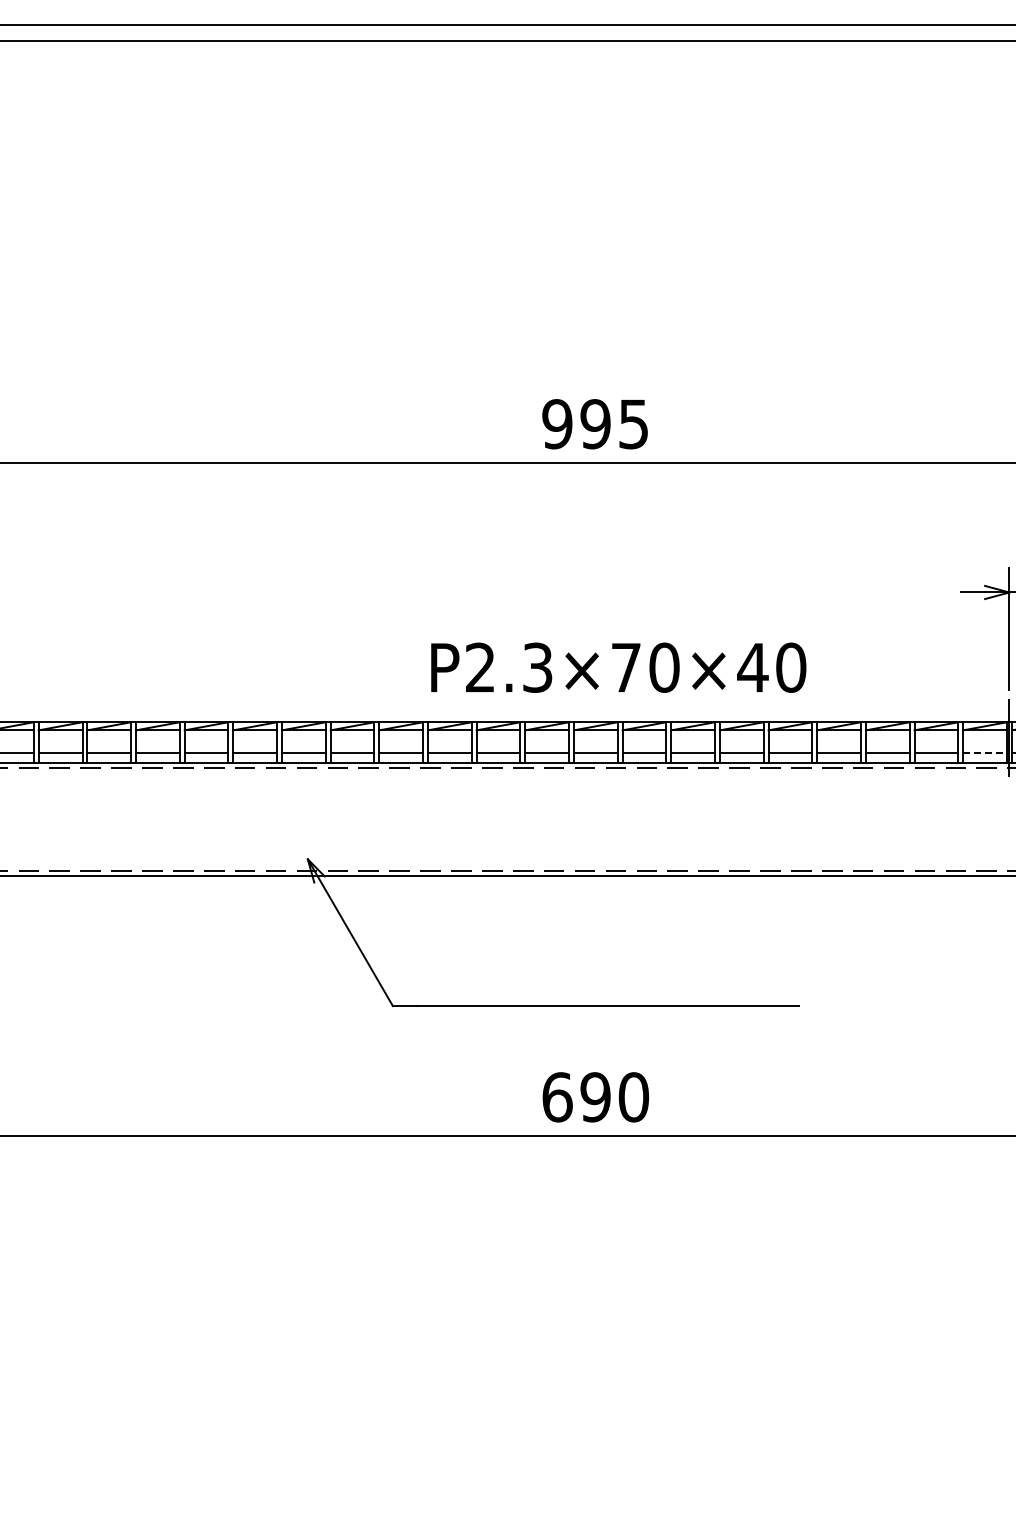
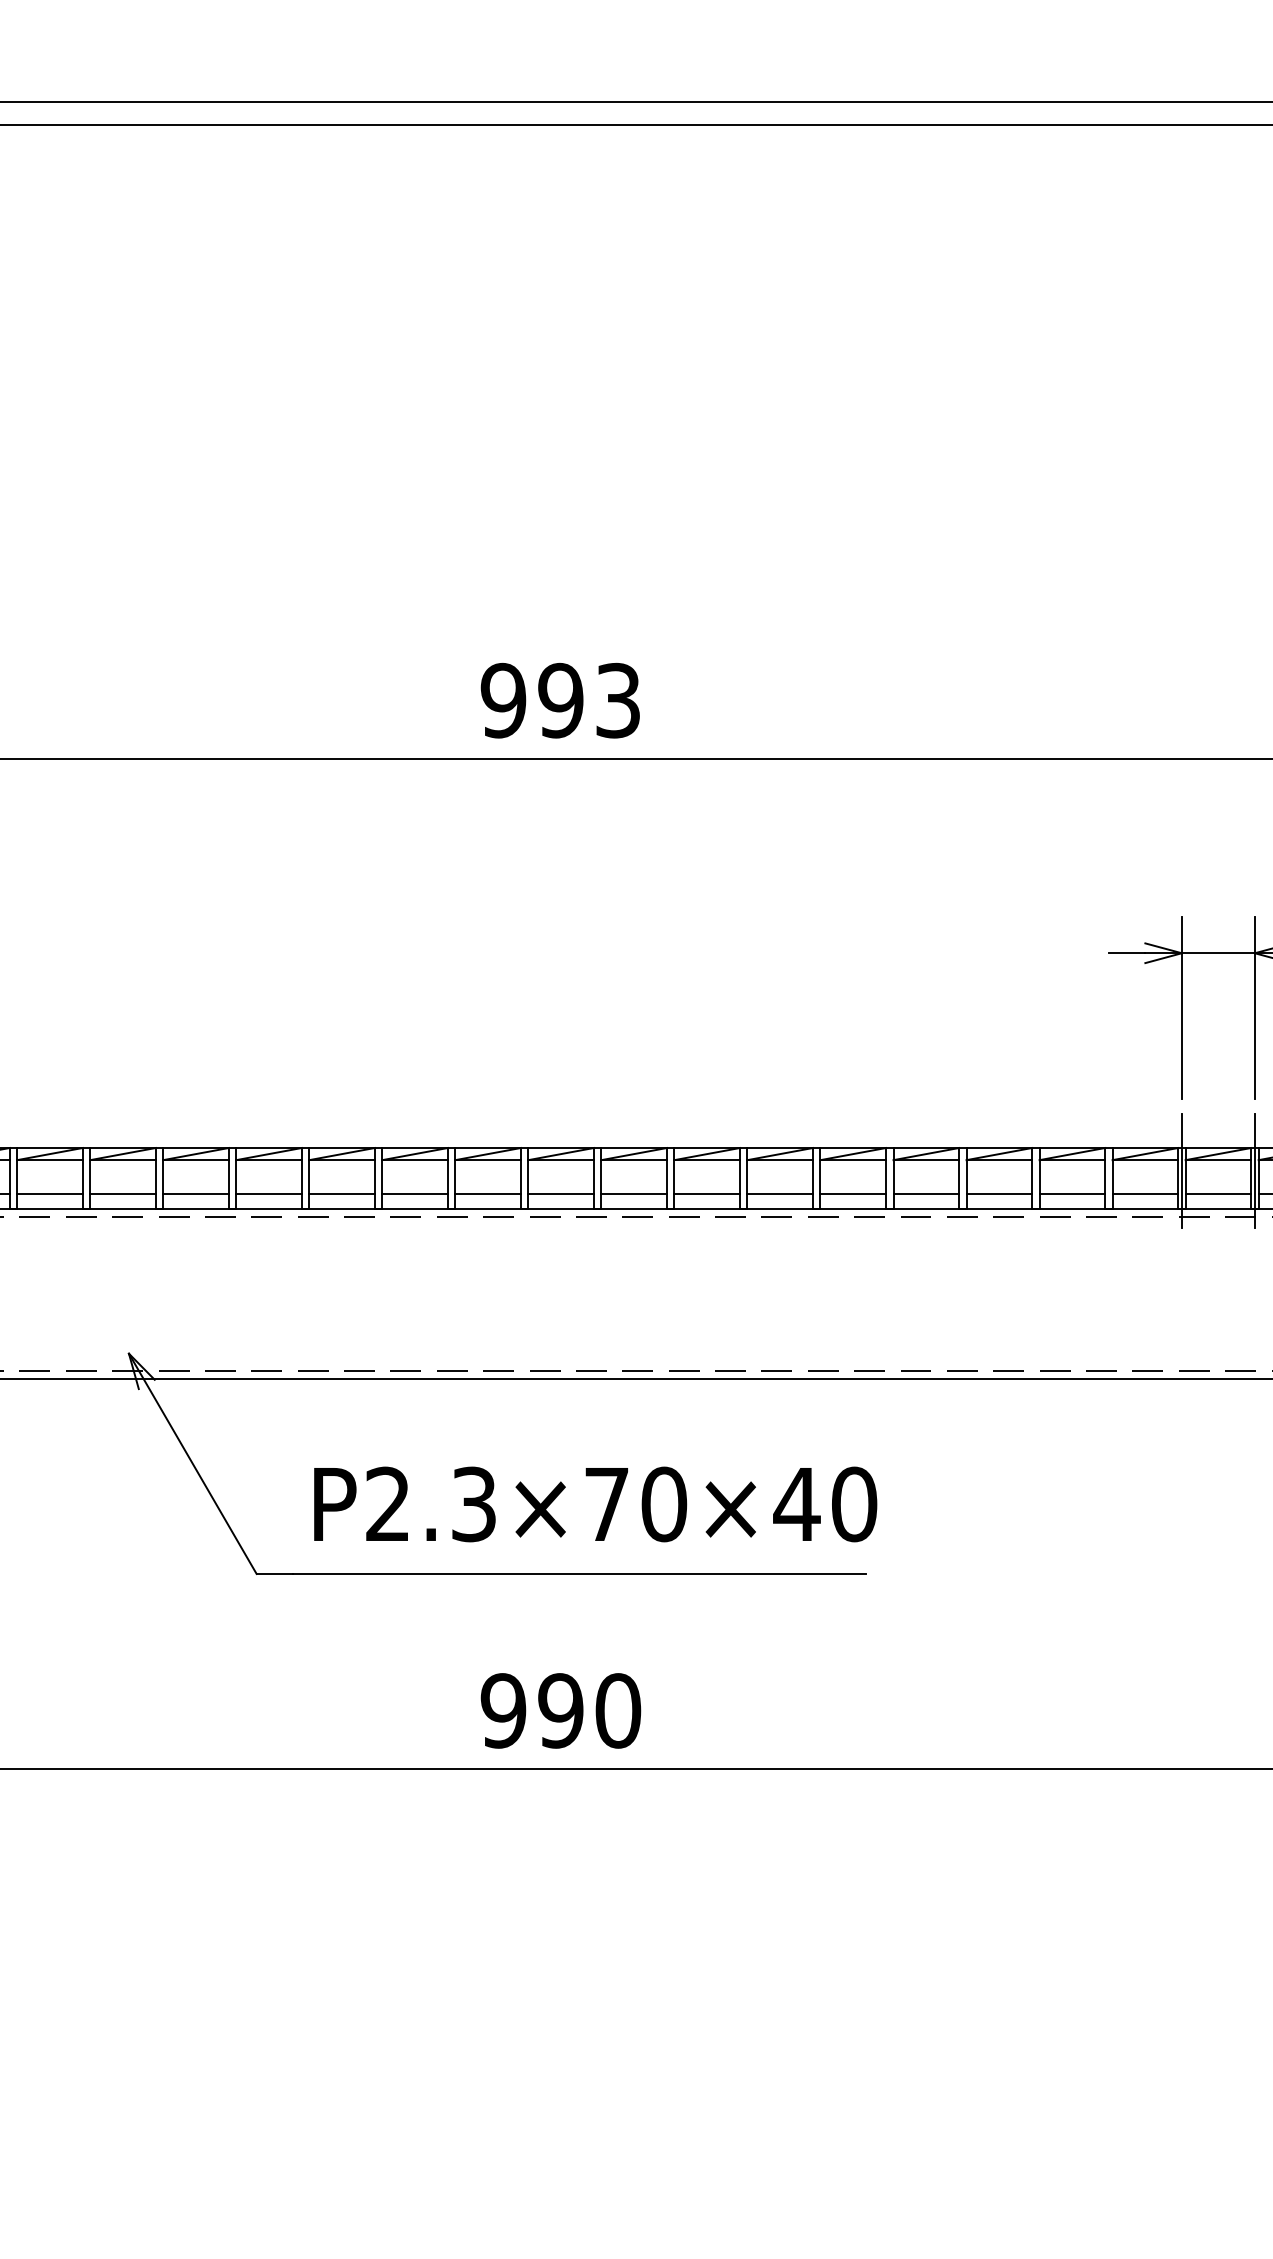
text: (633, 423) -> (617, 699), 995 -> 993
text: (618, 667) -> (595, 1504), moved
line: (985, 753) -> (1146, 1194), dashed -> solid
text: (557, 1097) -> (503, 1711), 690 -> 990

